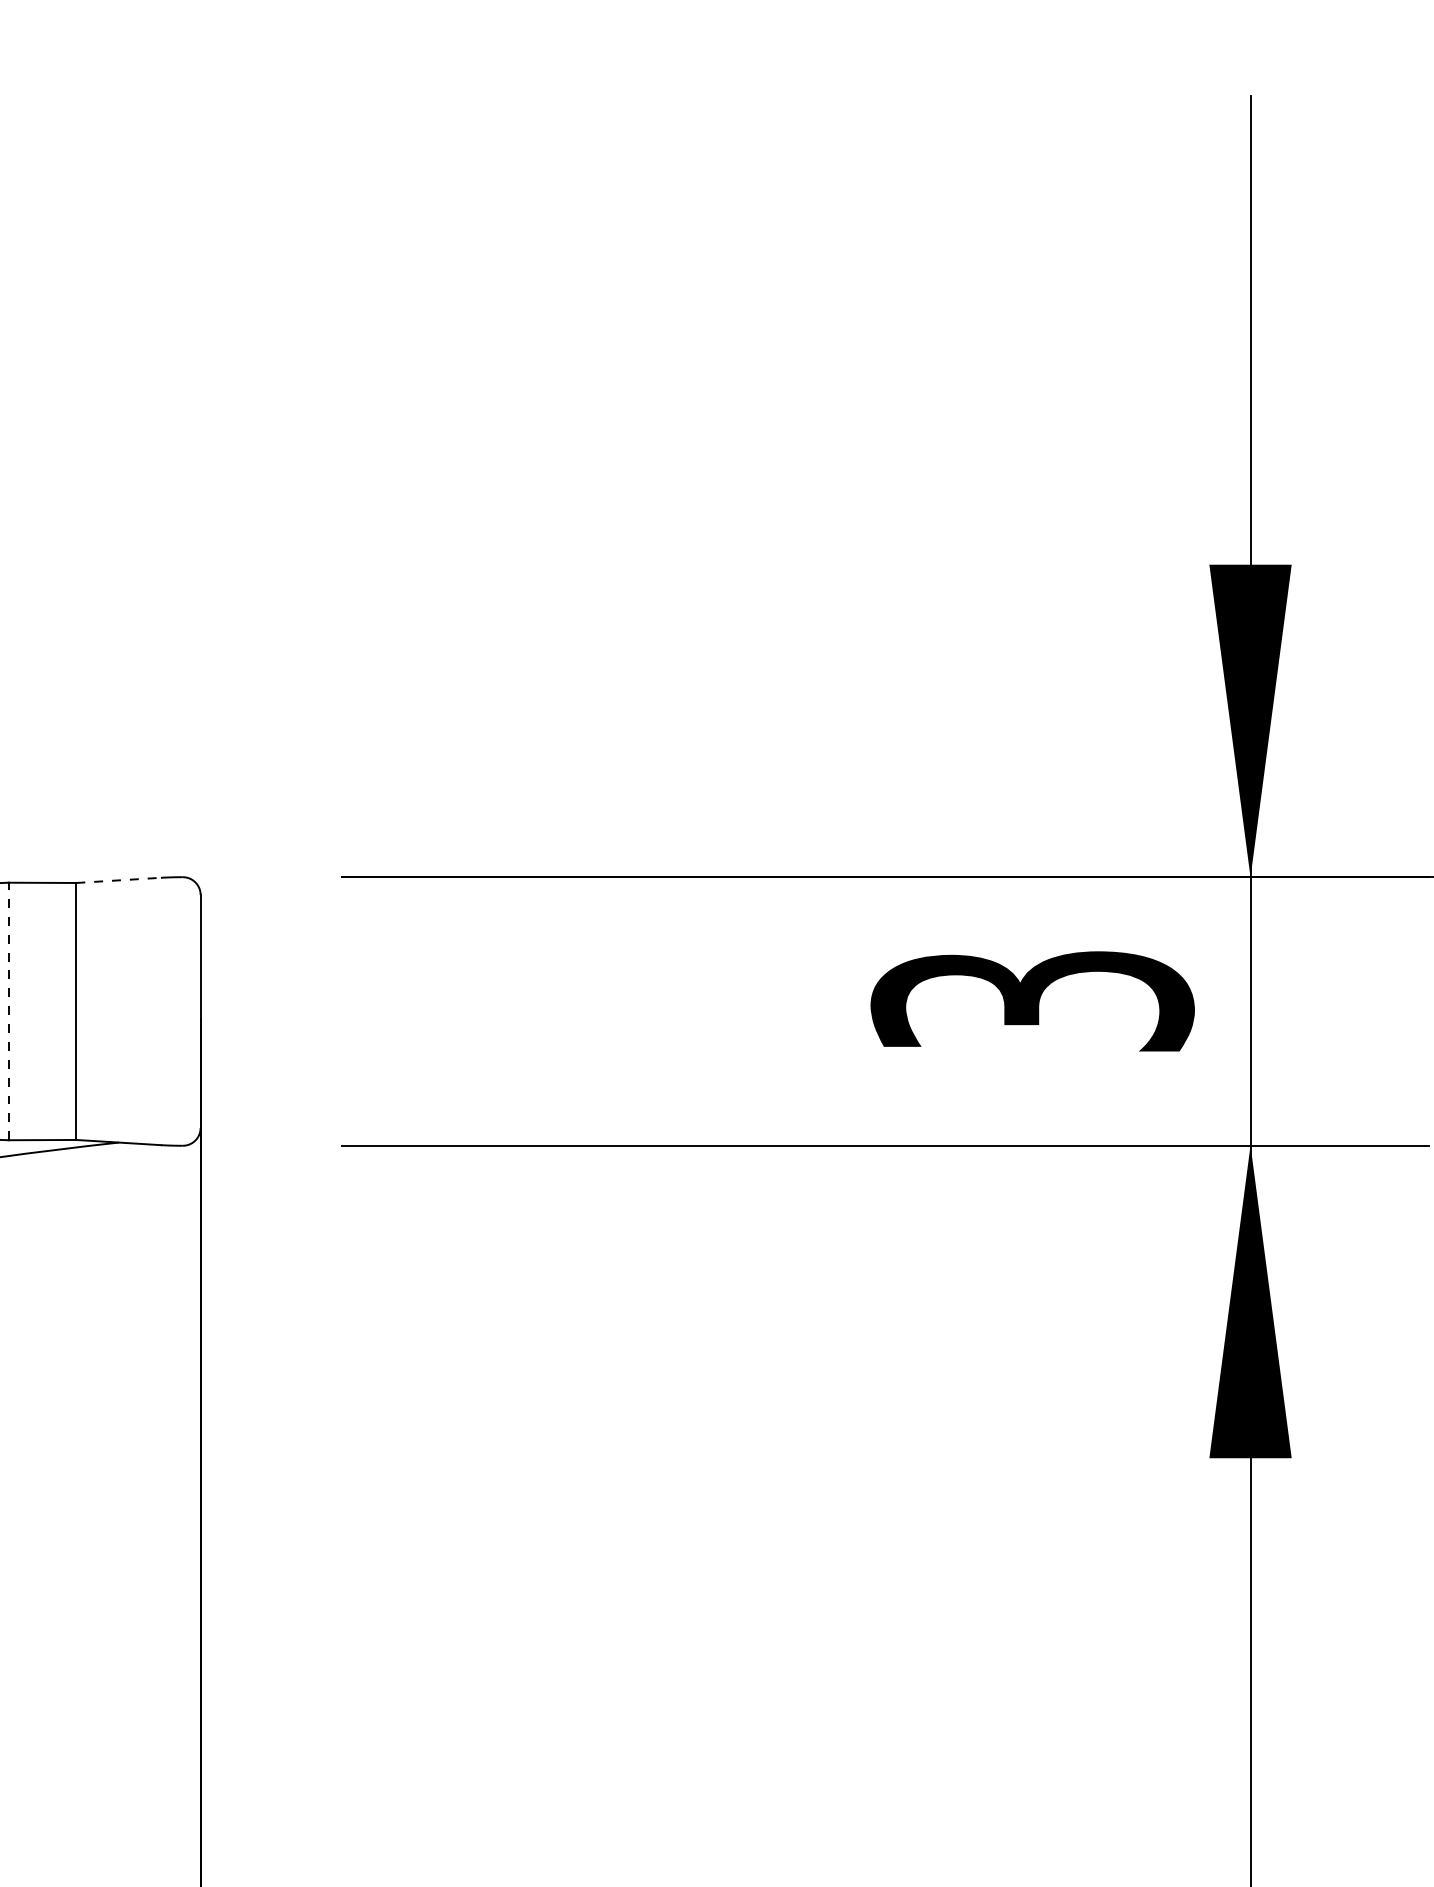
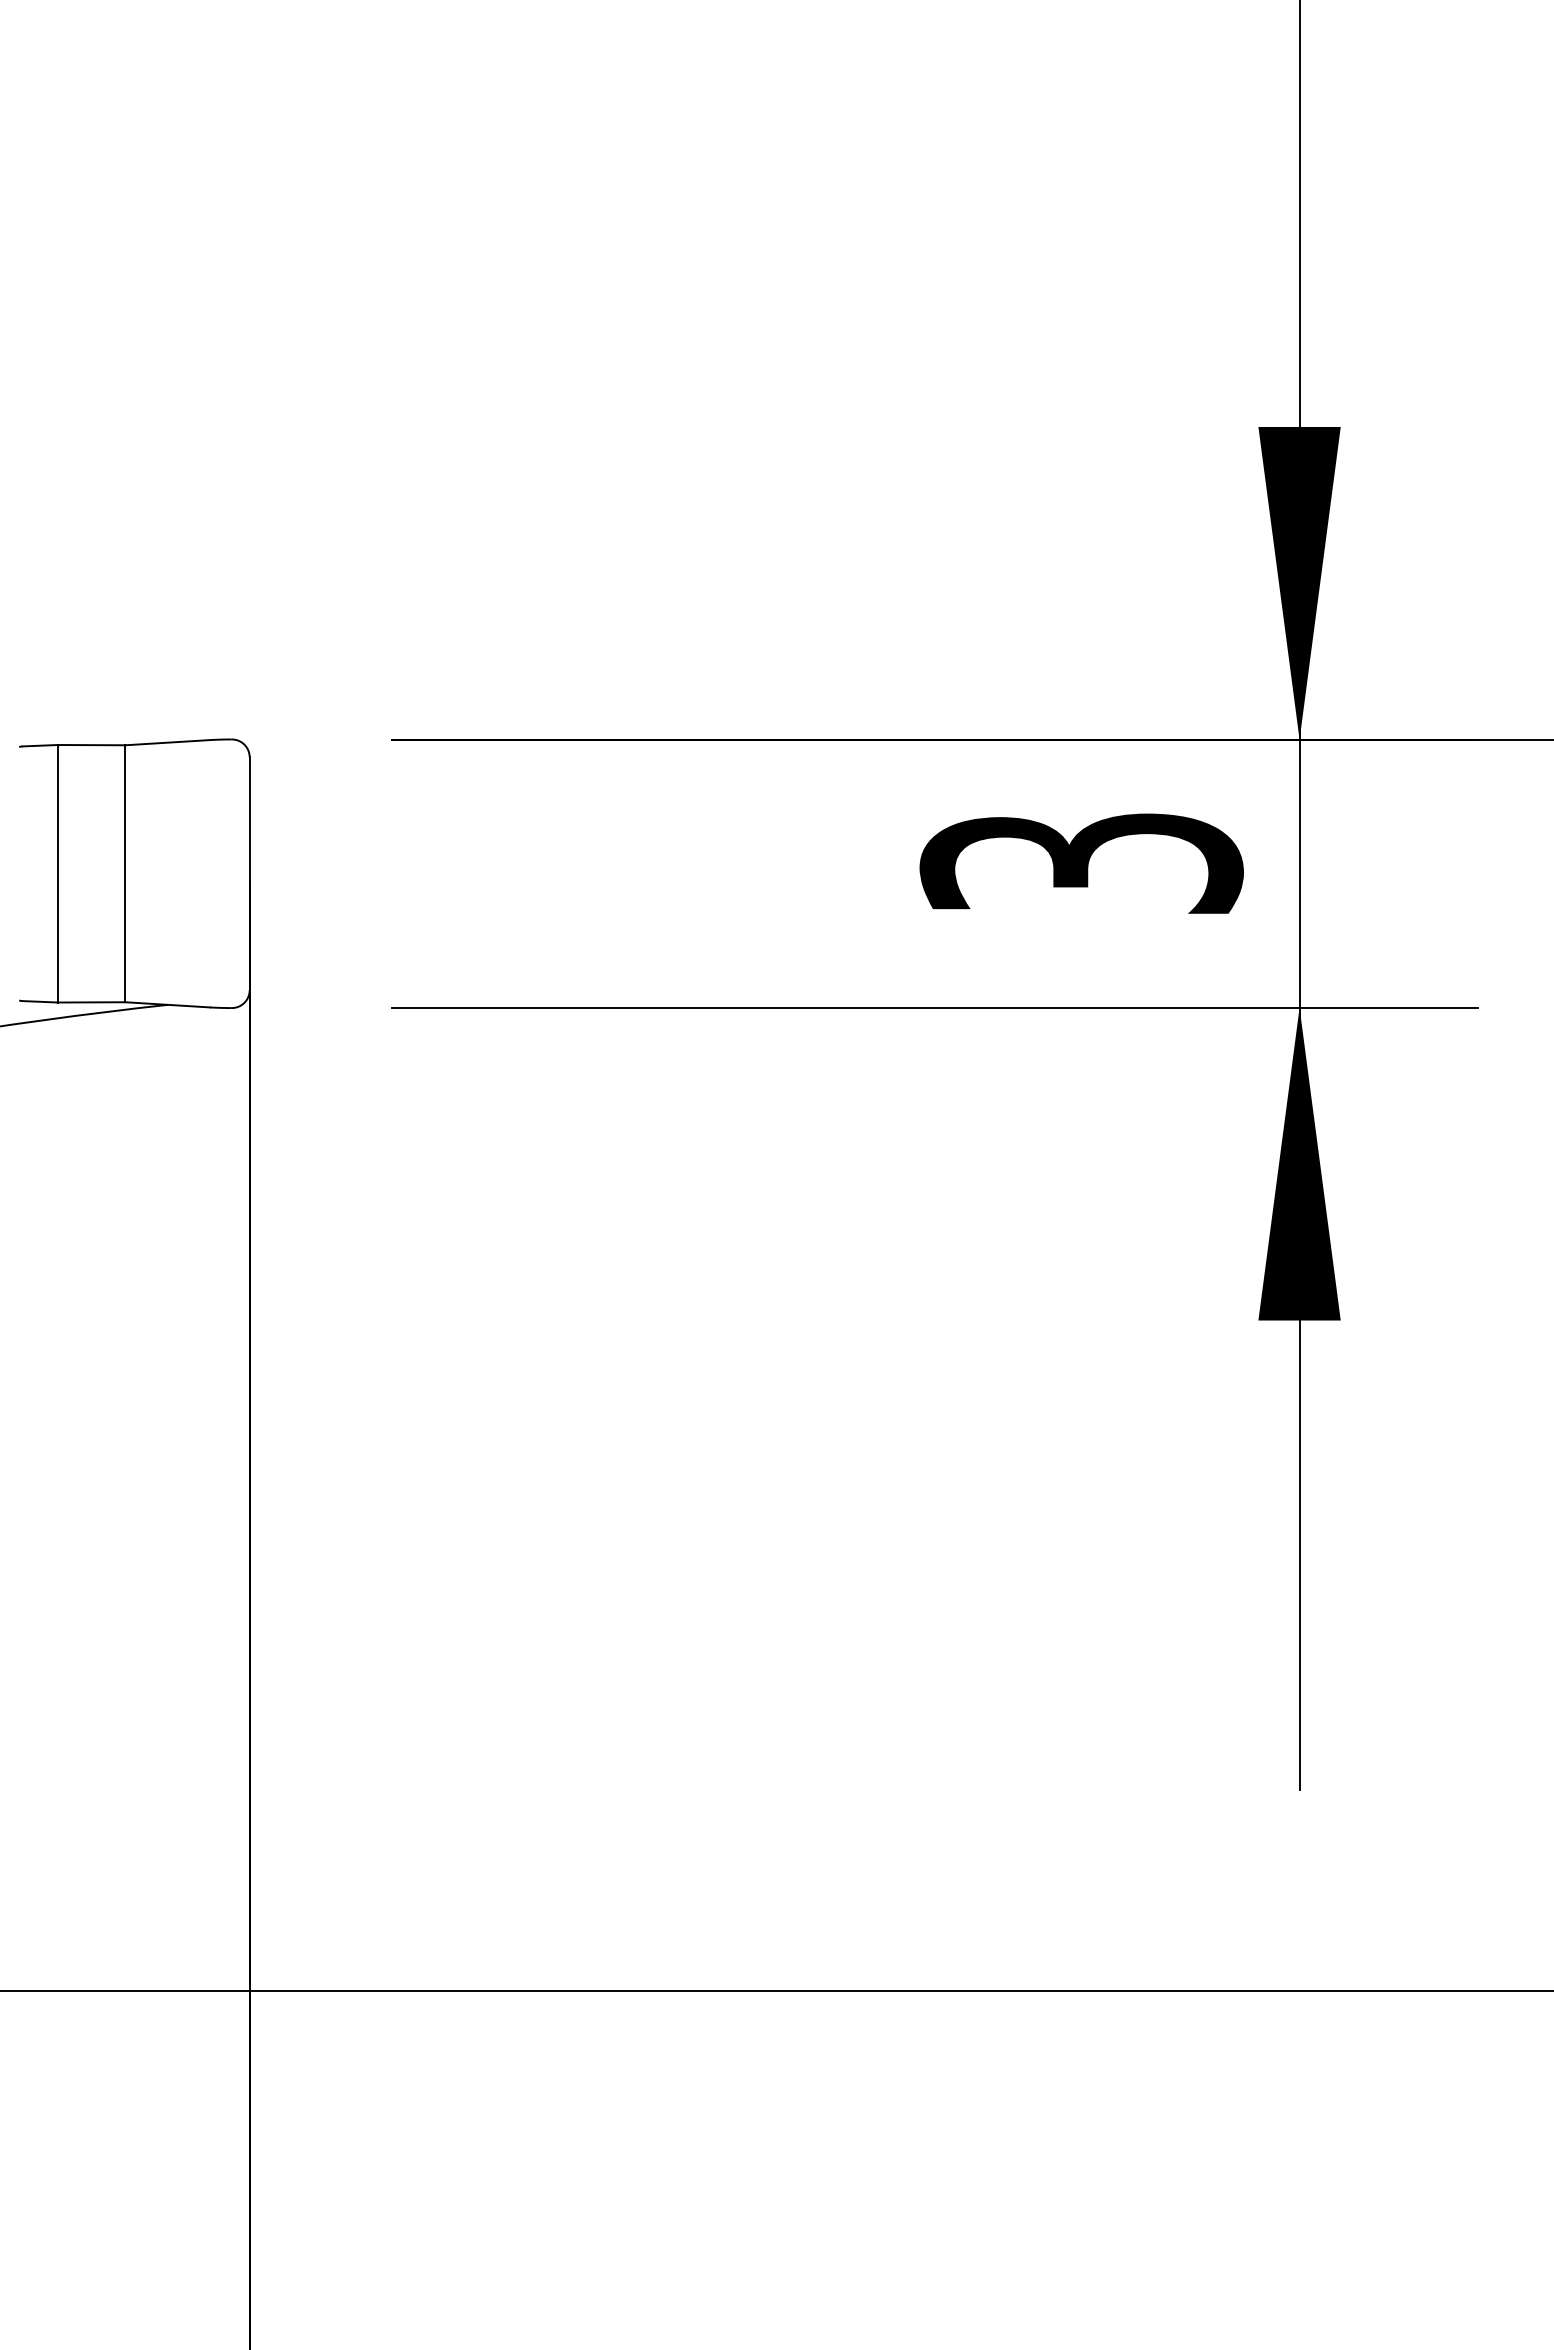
line: (119, 880) -> (168, 742), dashed -> solid
line: (8, 1011) -> (57, 873), dashed -> solid

